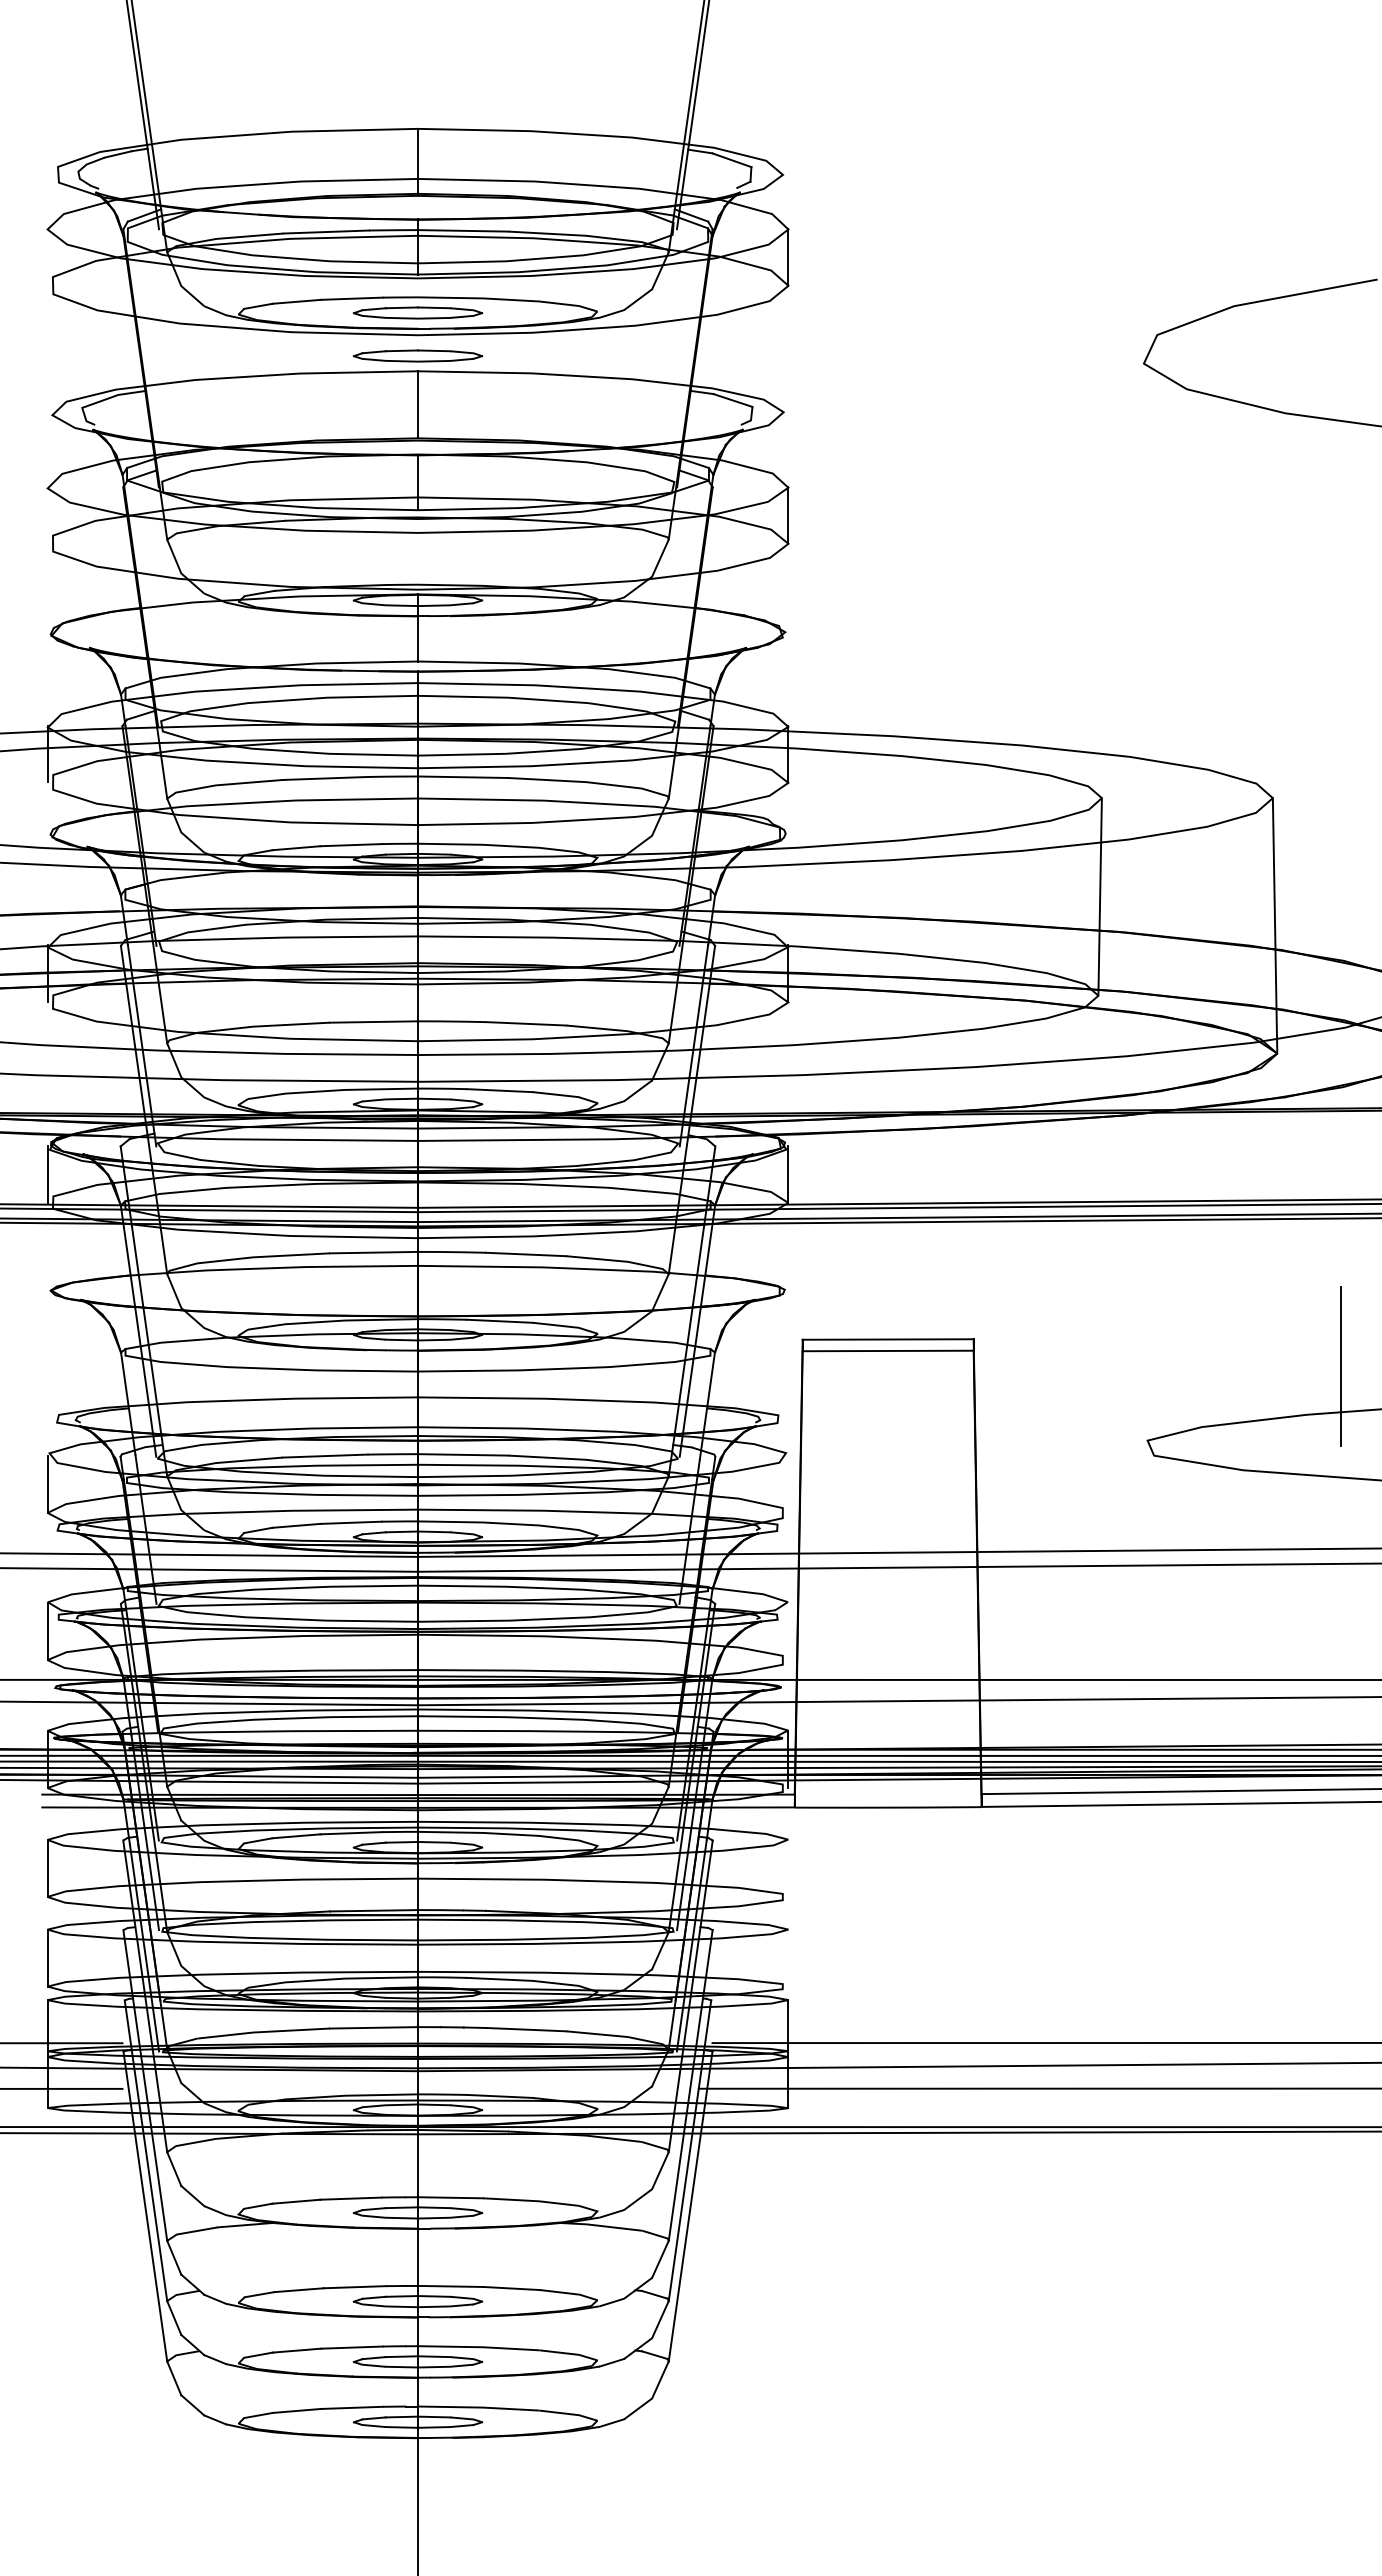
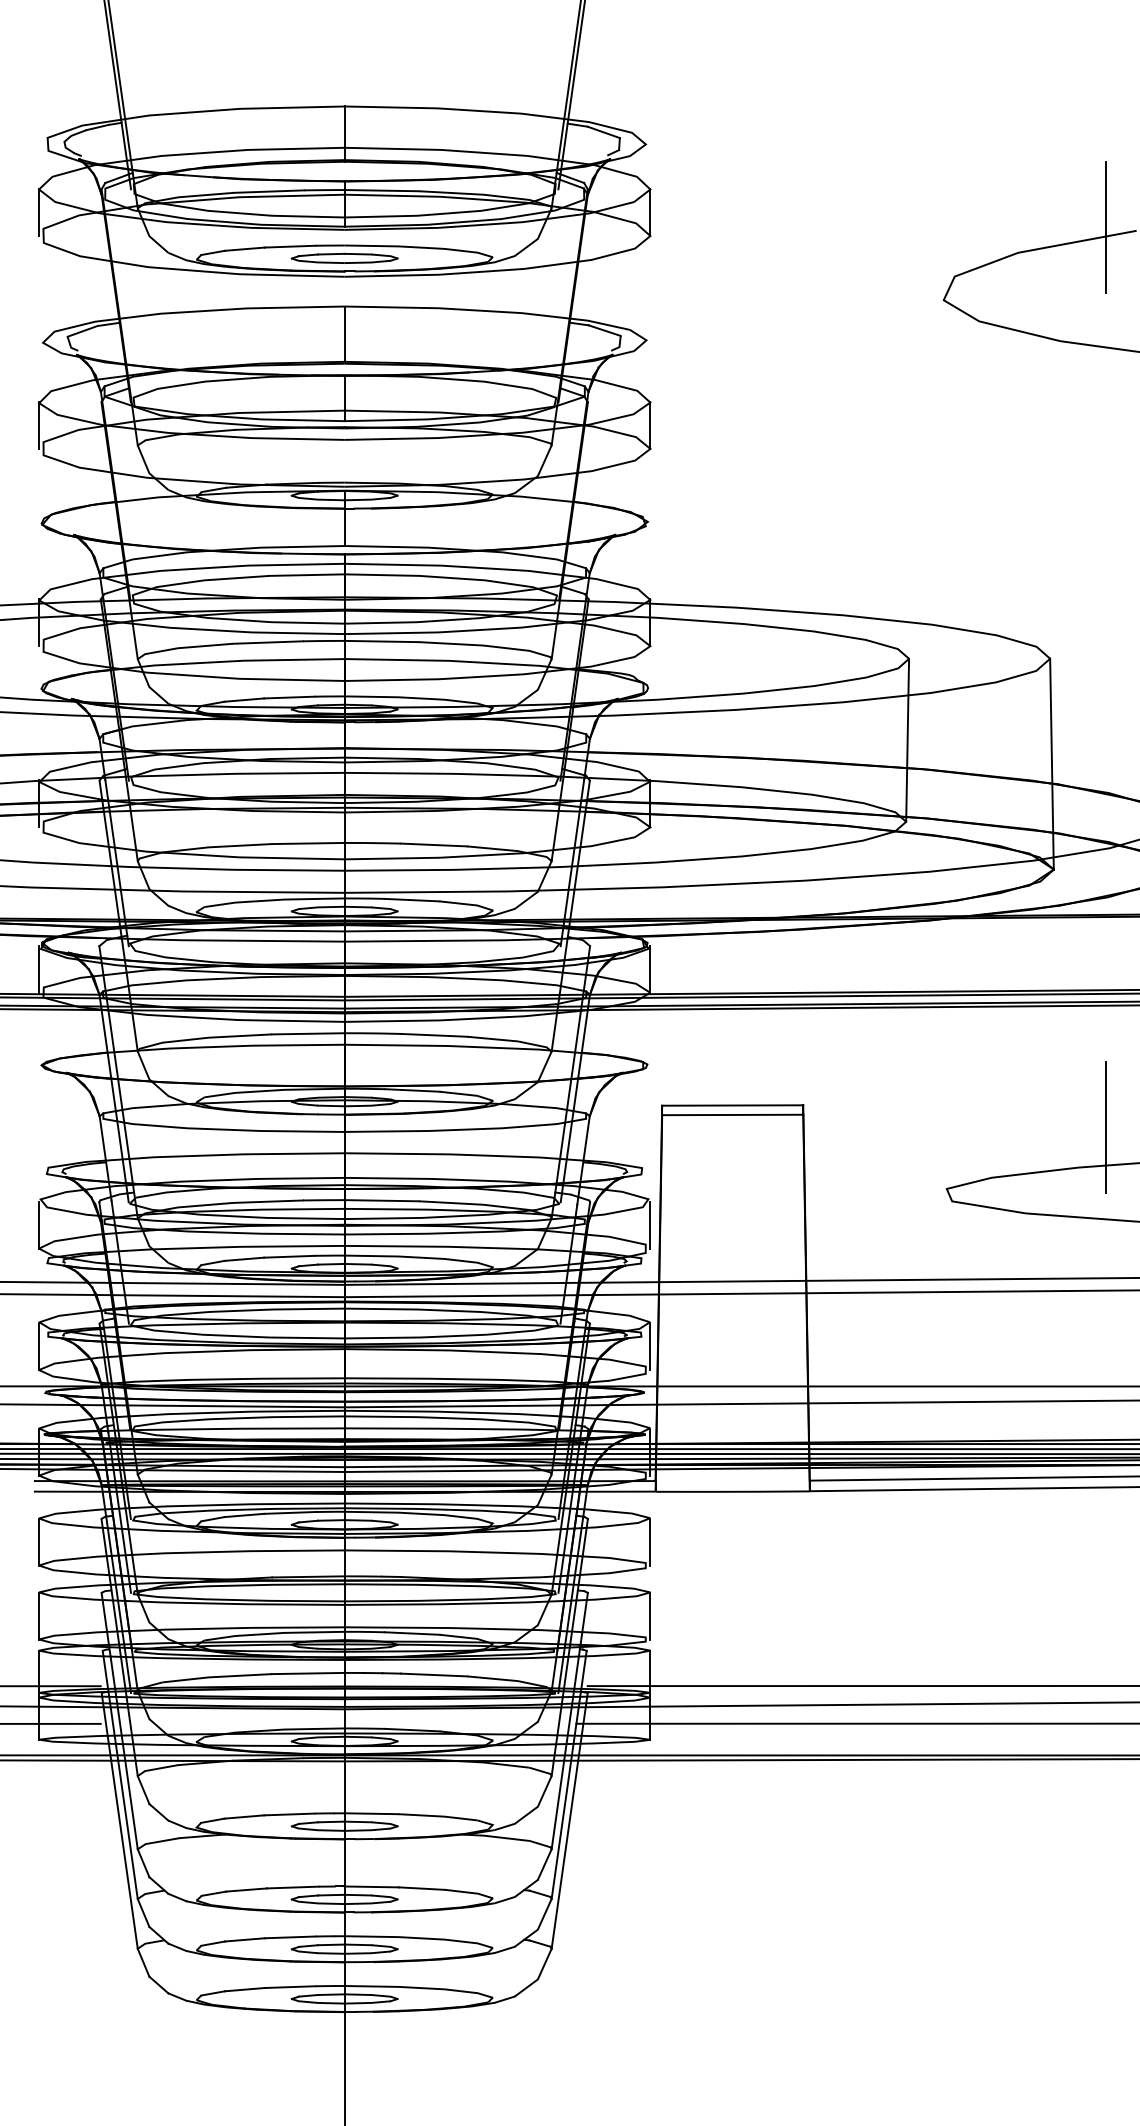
line: (47, 256) -> (38, 211), added
line: (1340, 274) -> (1105, 226), added
part: (417, 355) -> (344, 293), removed
line: (47, 514) -> (38, 424), added
line: (788, 1484) -> (650, 1225), added
line: (788, 1631) -> (650, 1346), added
line: (788, 1868) -> (650, 1542), added
line: (788, 1957) -> (650, 1615), added

